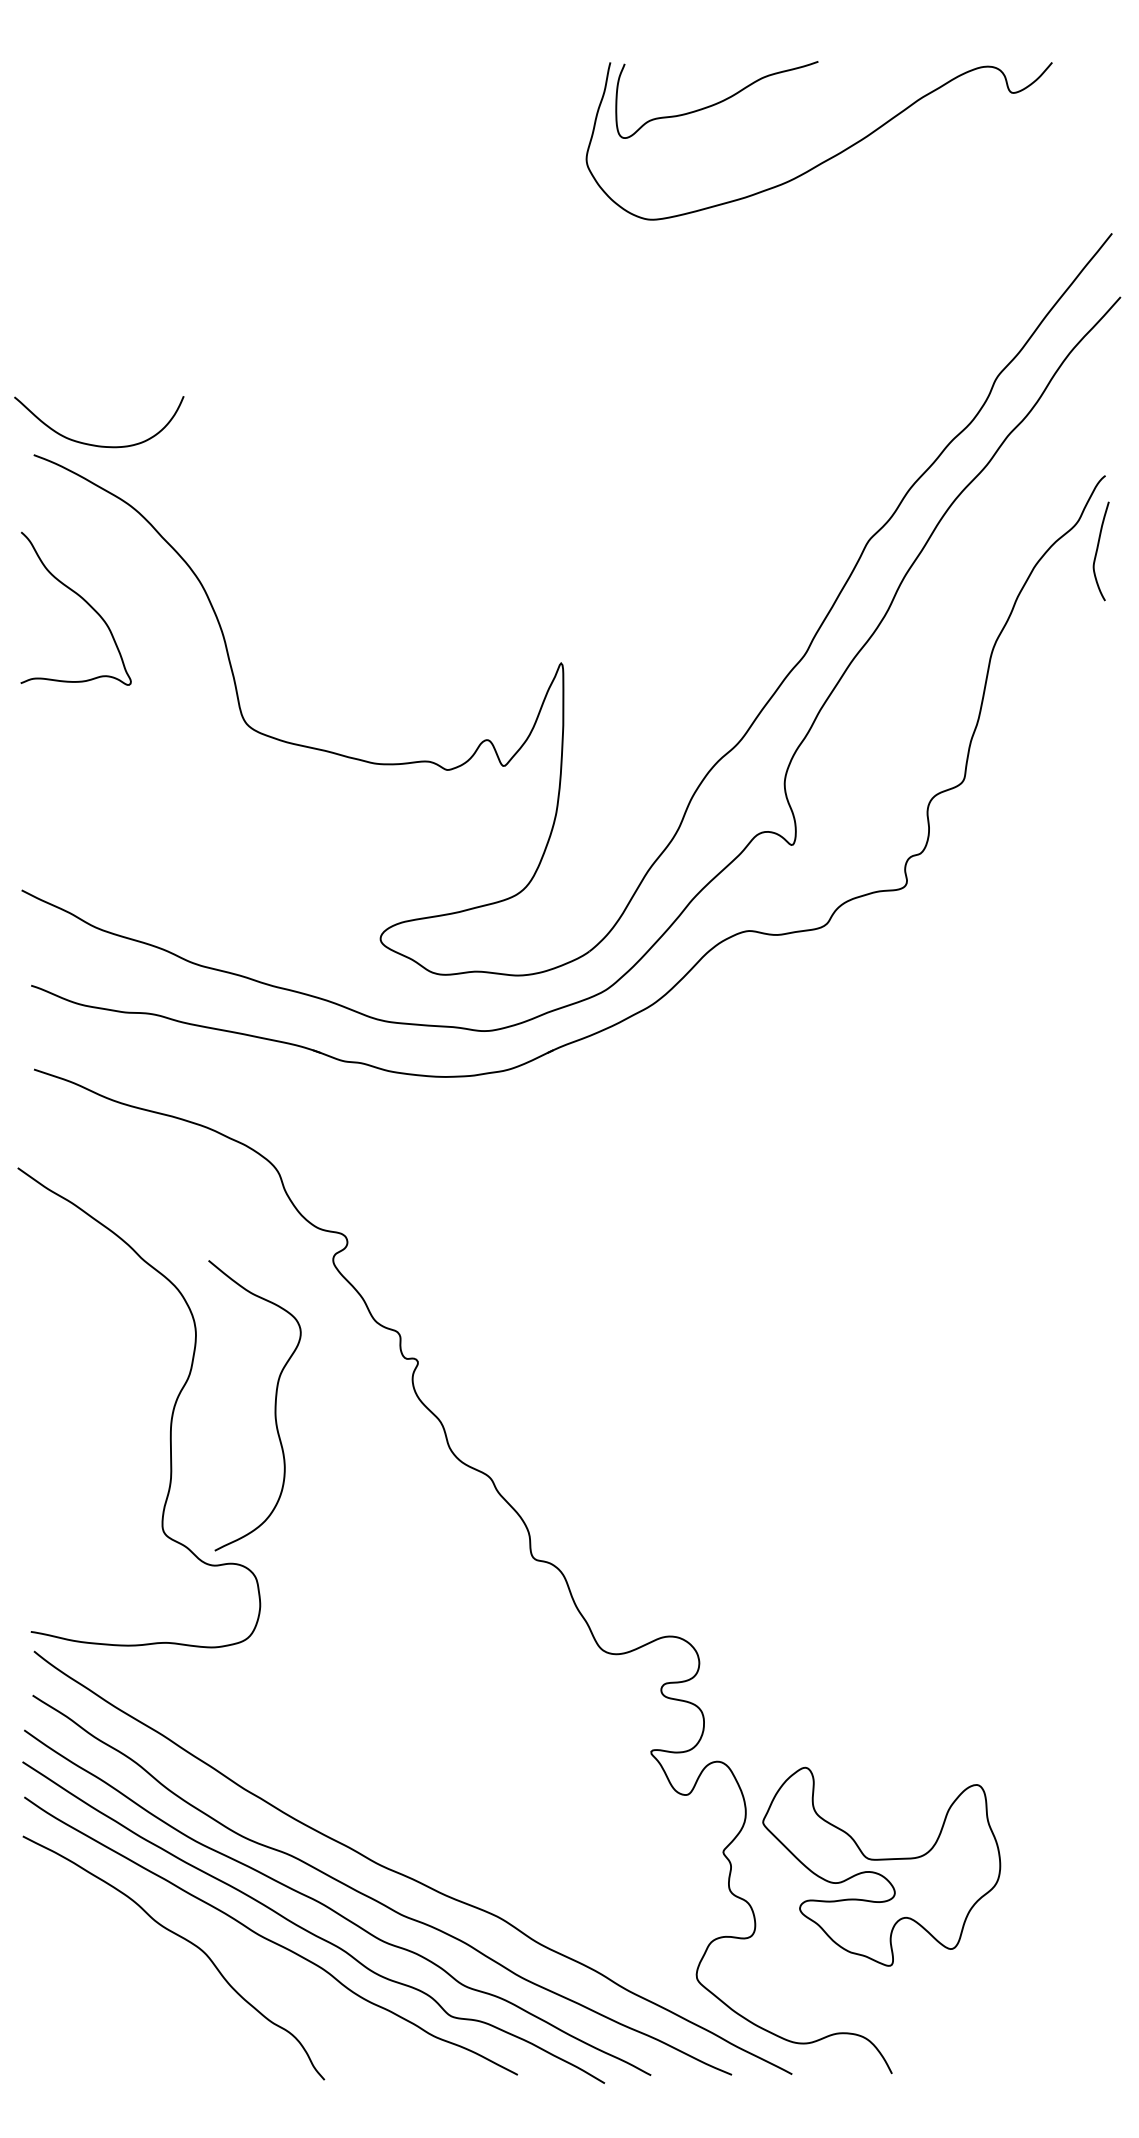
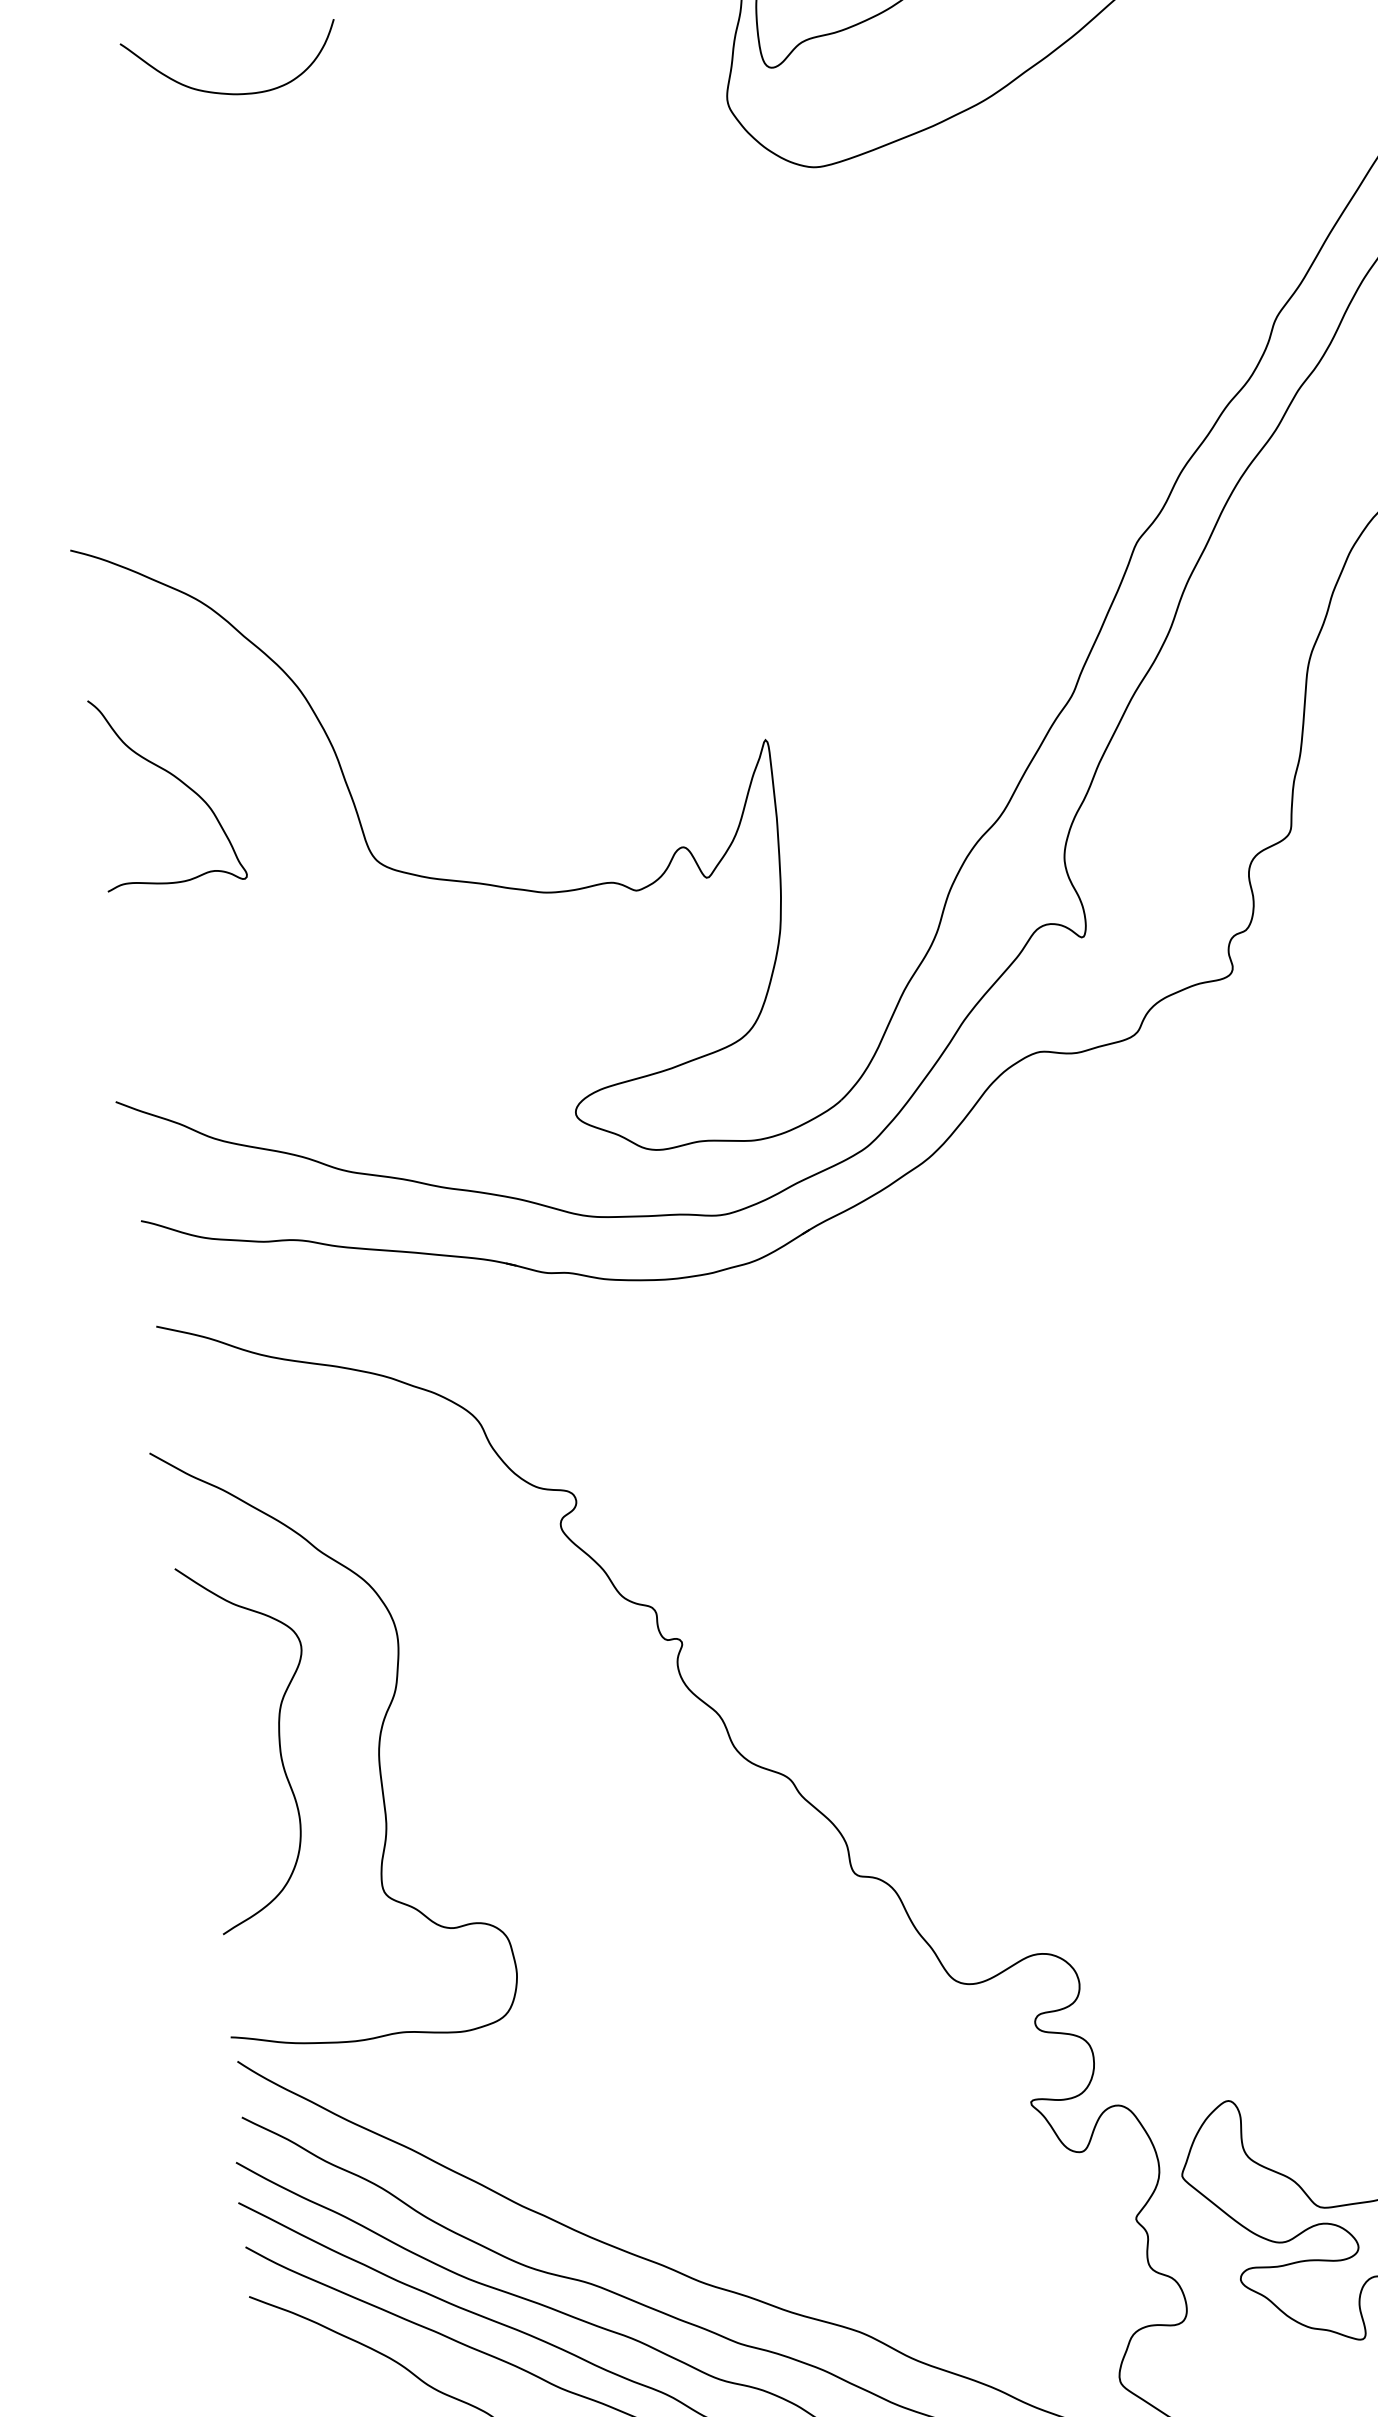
curve: (95, 444) -> (229, 92), moved
curve: (83, 600) -> (175, 778), moved
curve: (274, 1405) -> (278, 1742), moved

